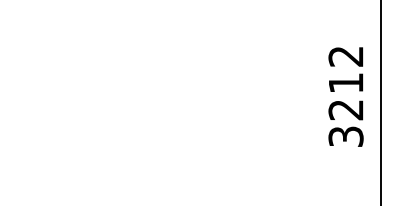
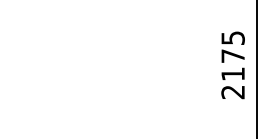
text: (345, 97) -> (232, 65), 3212 -> 2175

